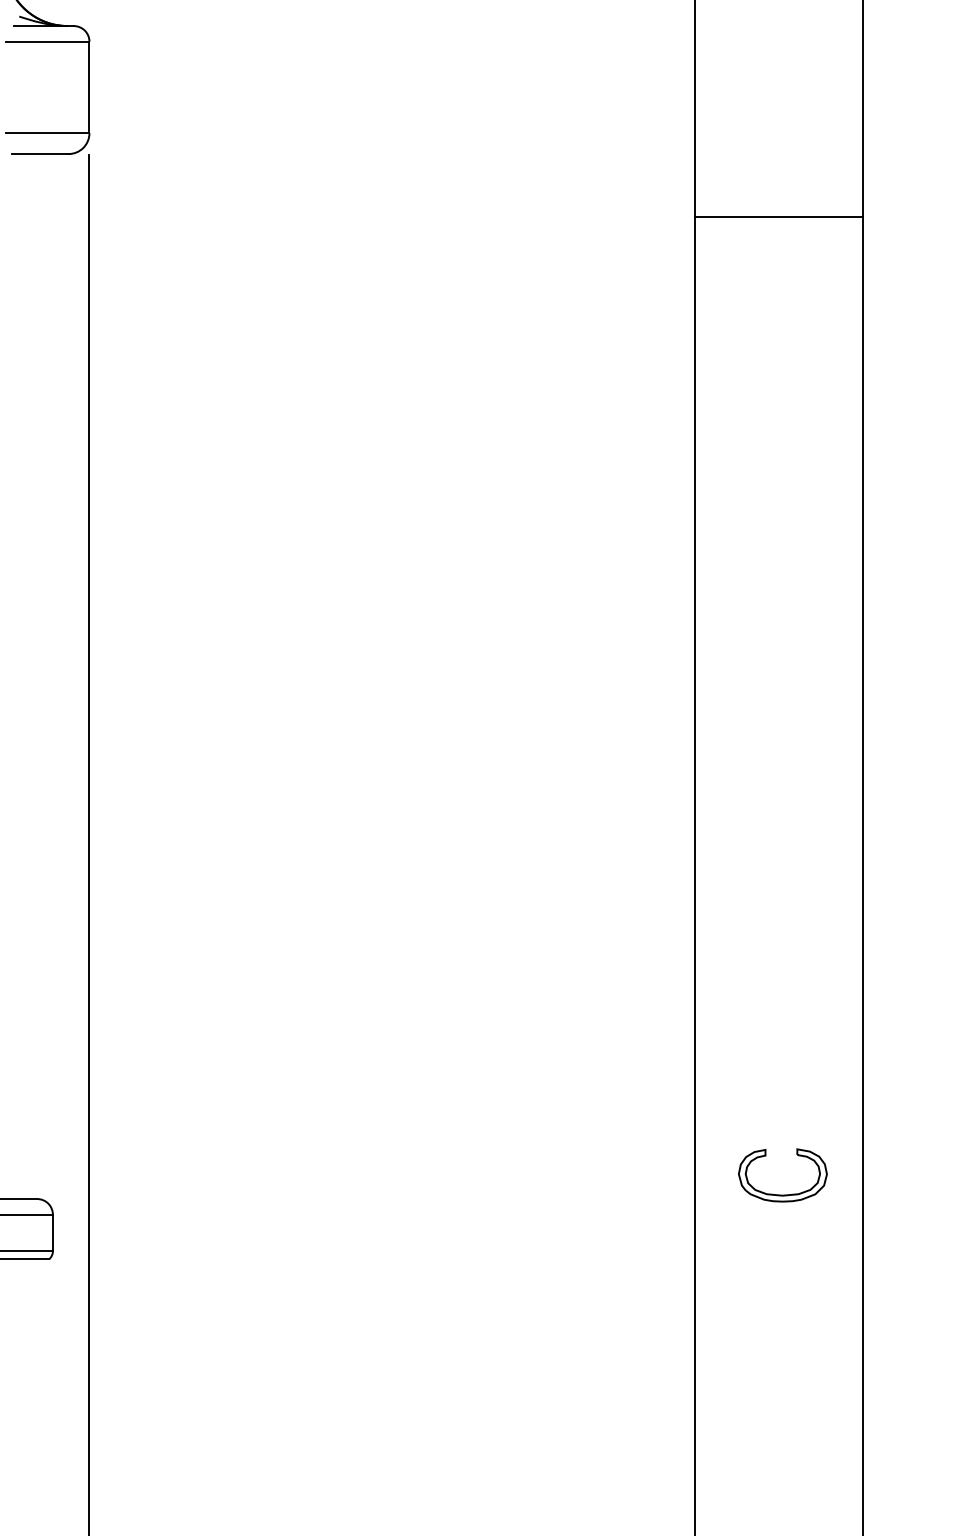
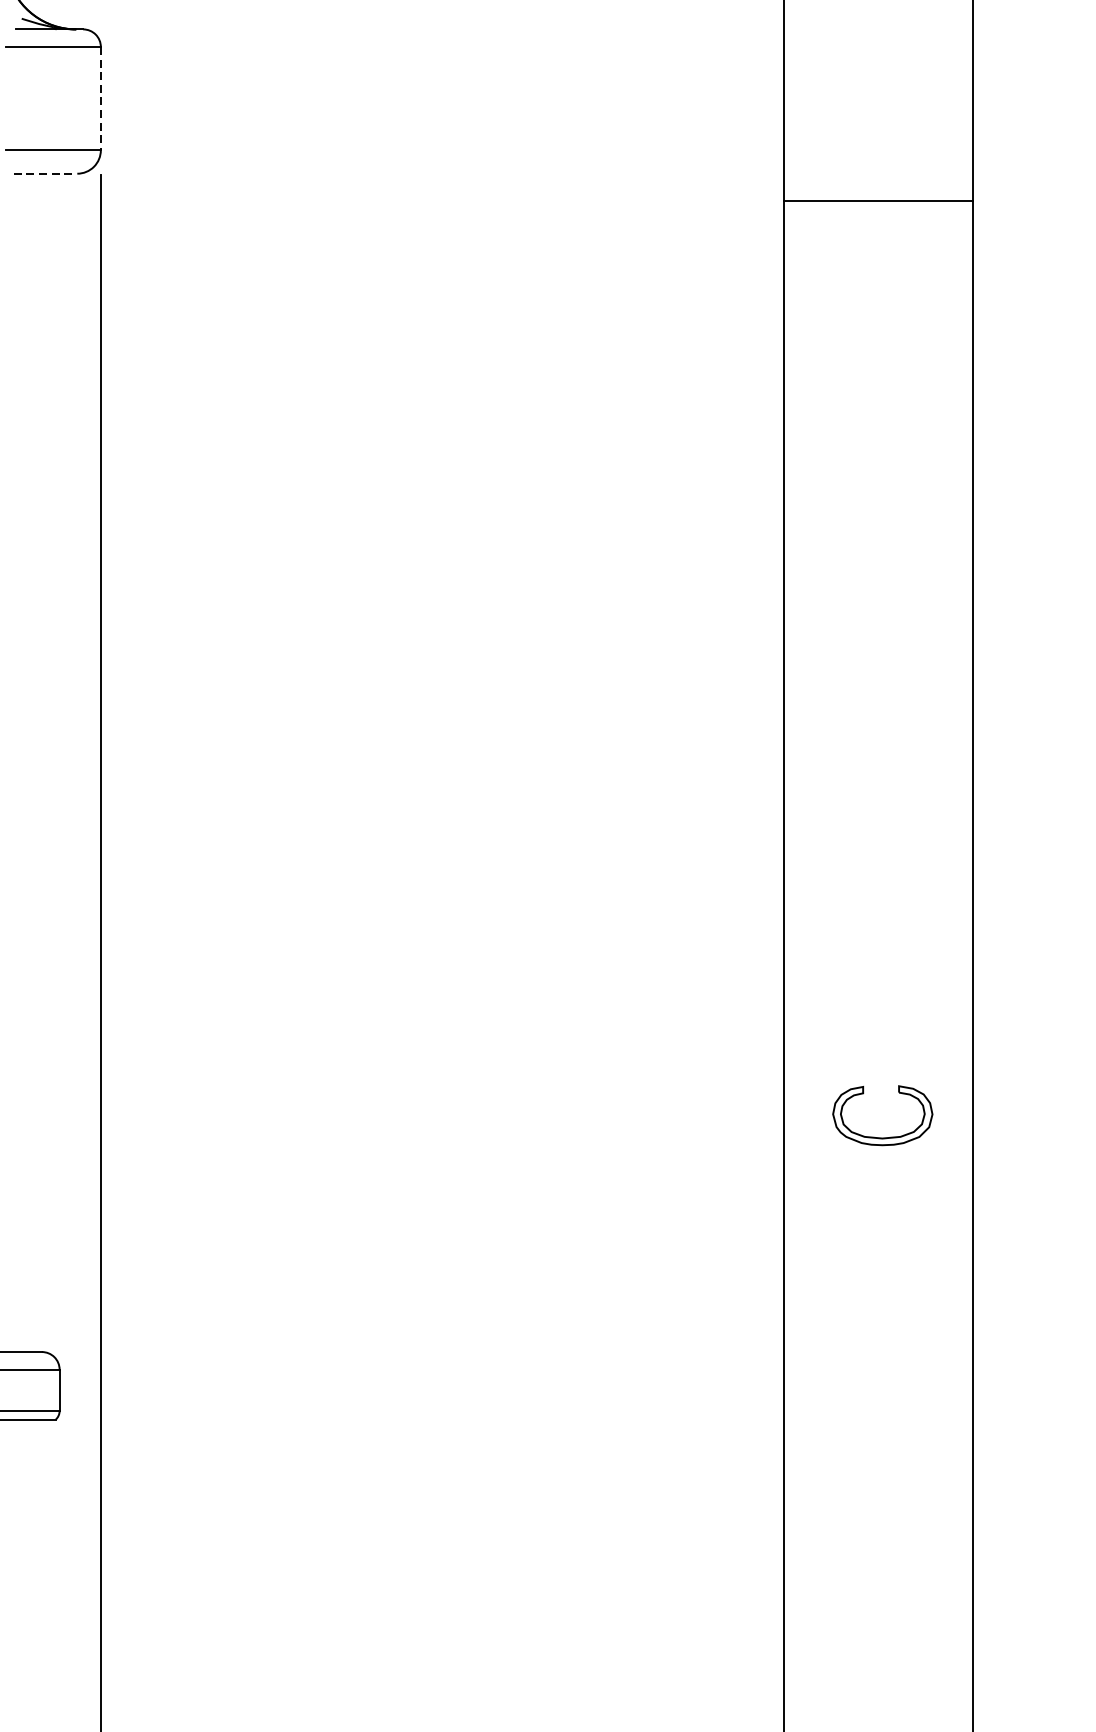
line: (89, 87) -> (100, 98), solid -> dashed
line: (40, 154) -> (45, 174), solid -> dashed
line: (778, 217) -> (877, 201), moved
part: (782, 1194) -> (882, 1137), moved

